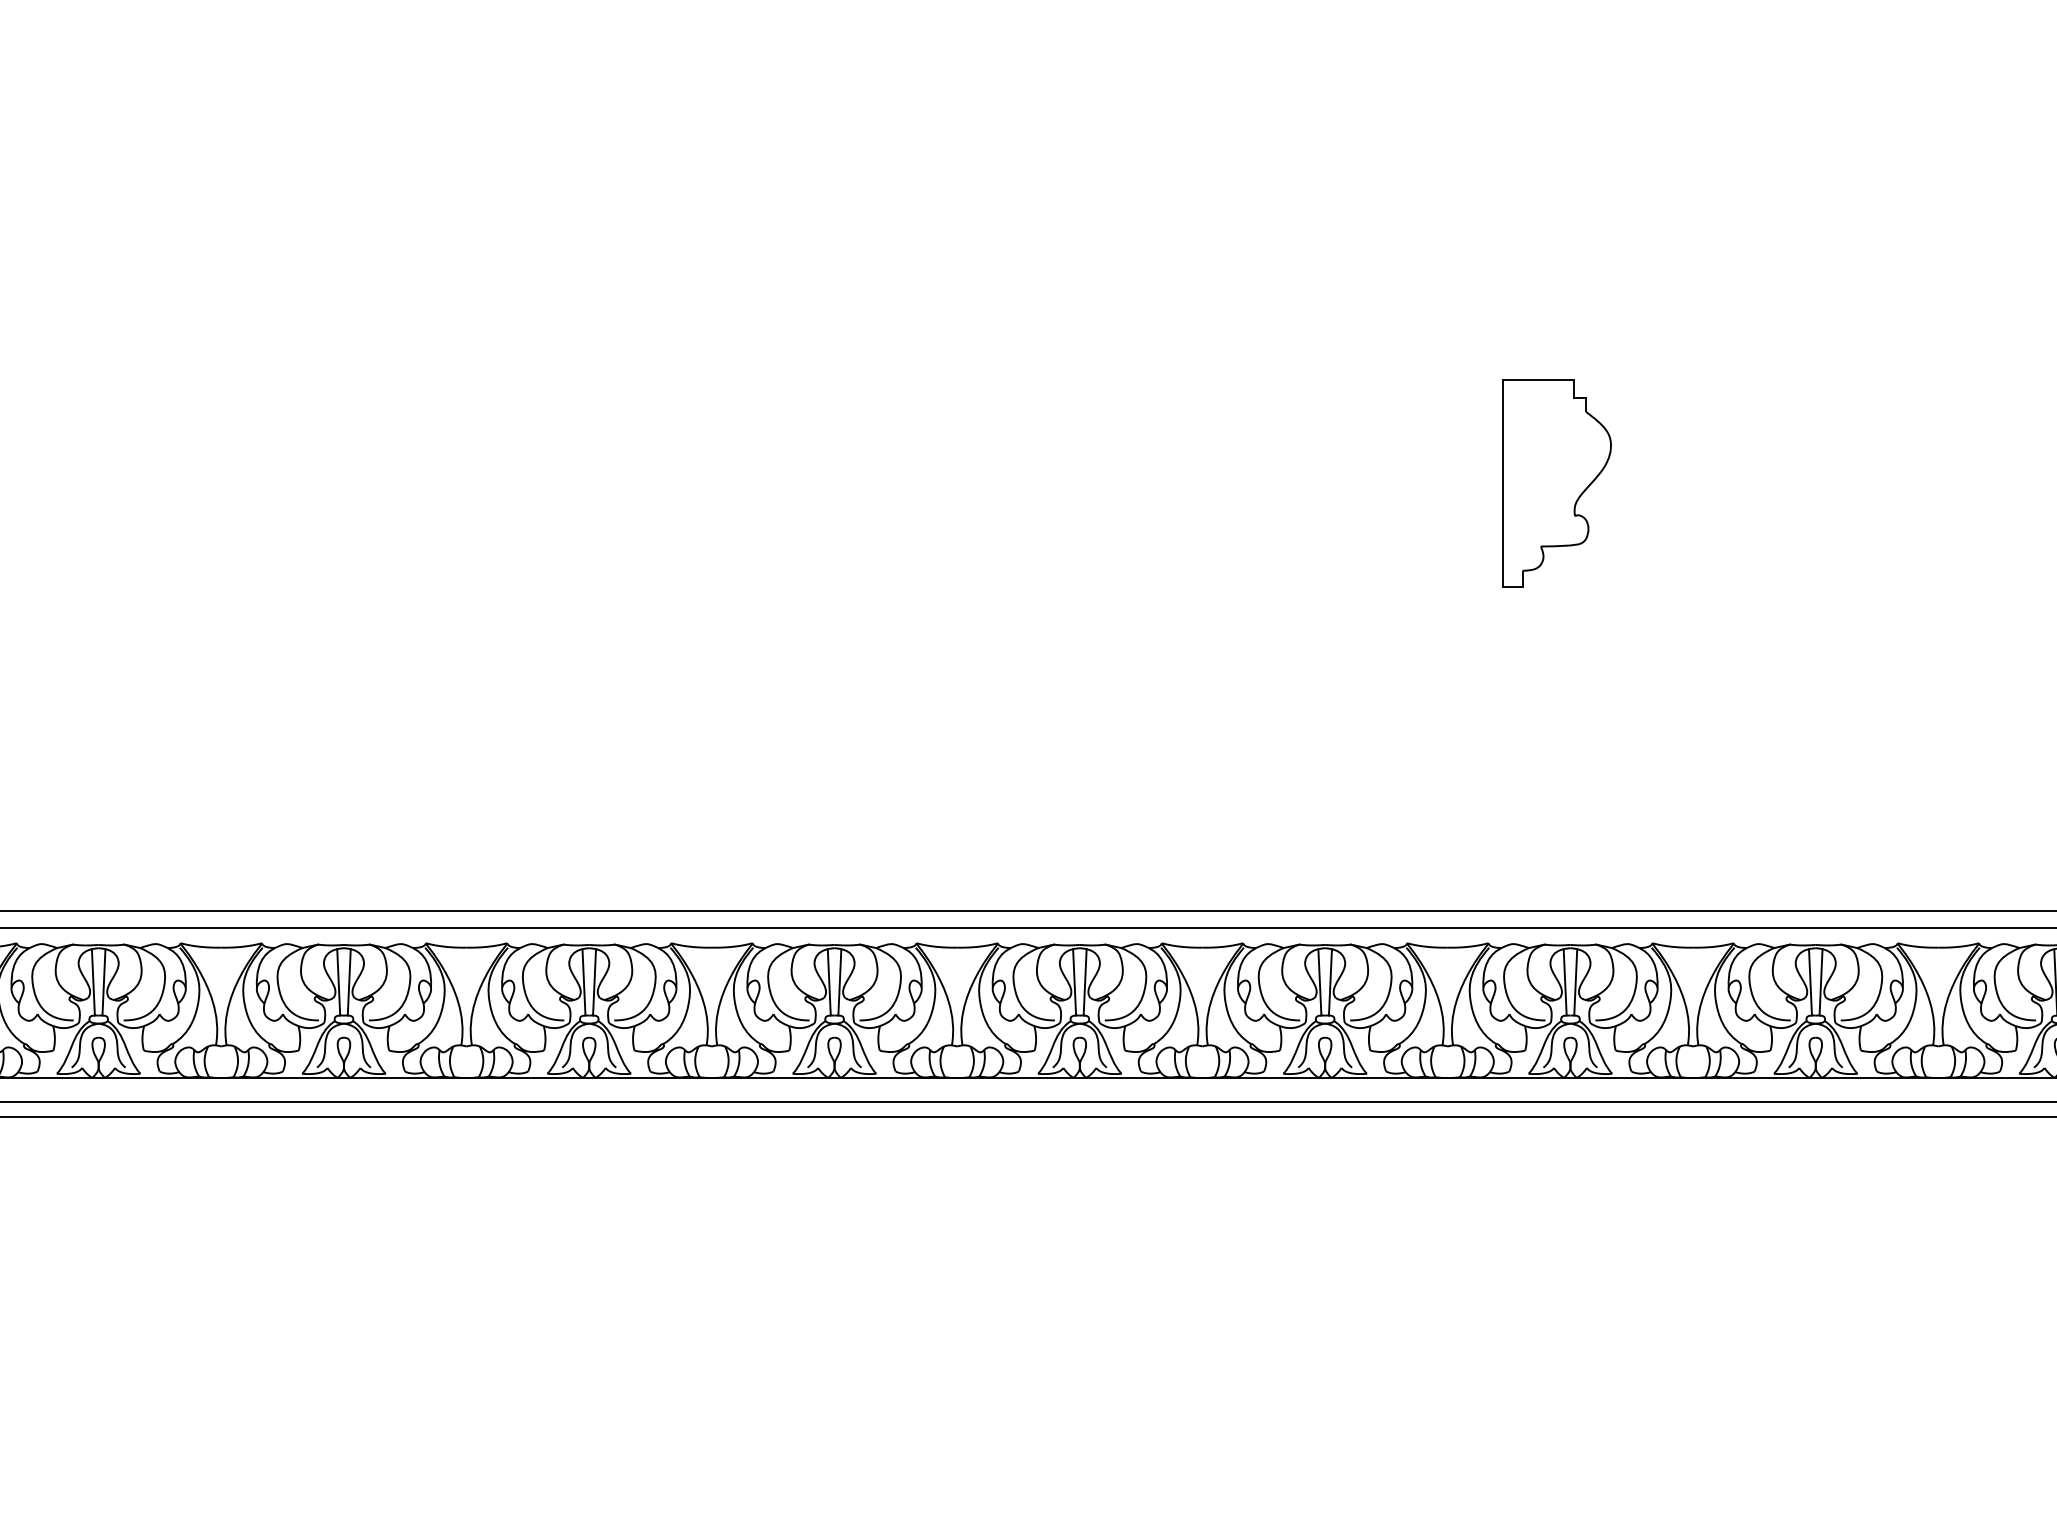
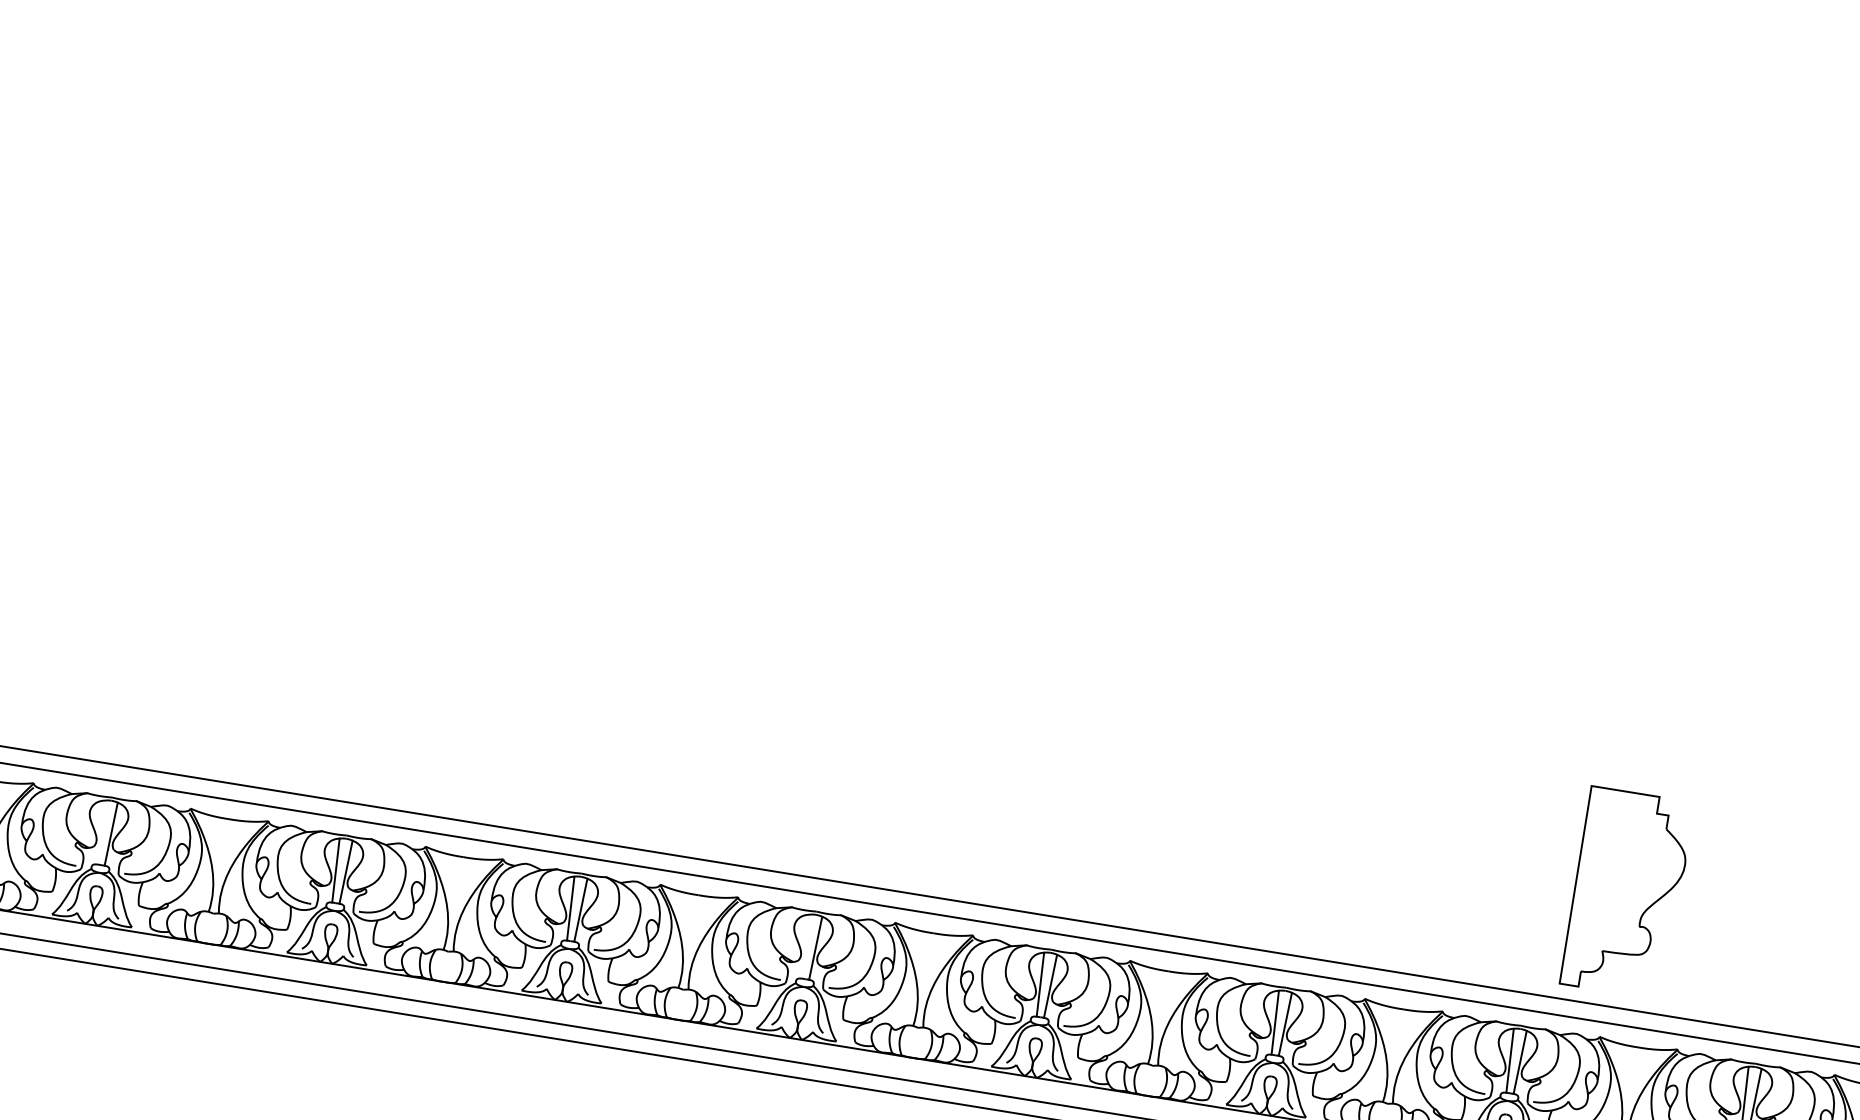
part: (1556, 483) -> (1626, 893), moved
line: (92, 982) -> (100, 832), removed
line: (828, 982) -> (804, 946), removed

